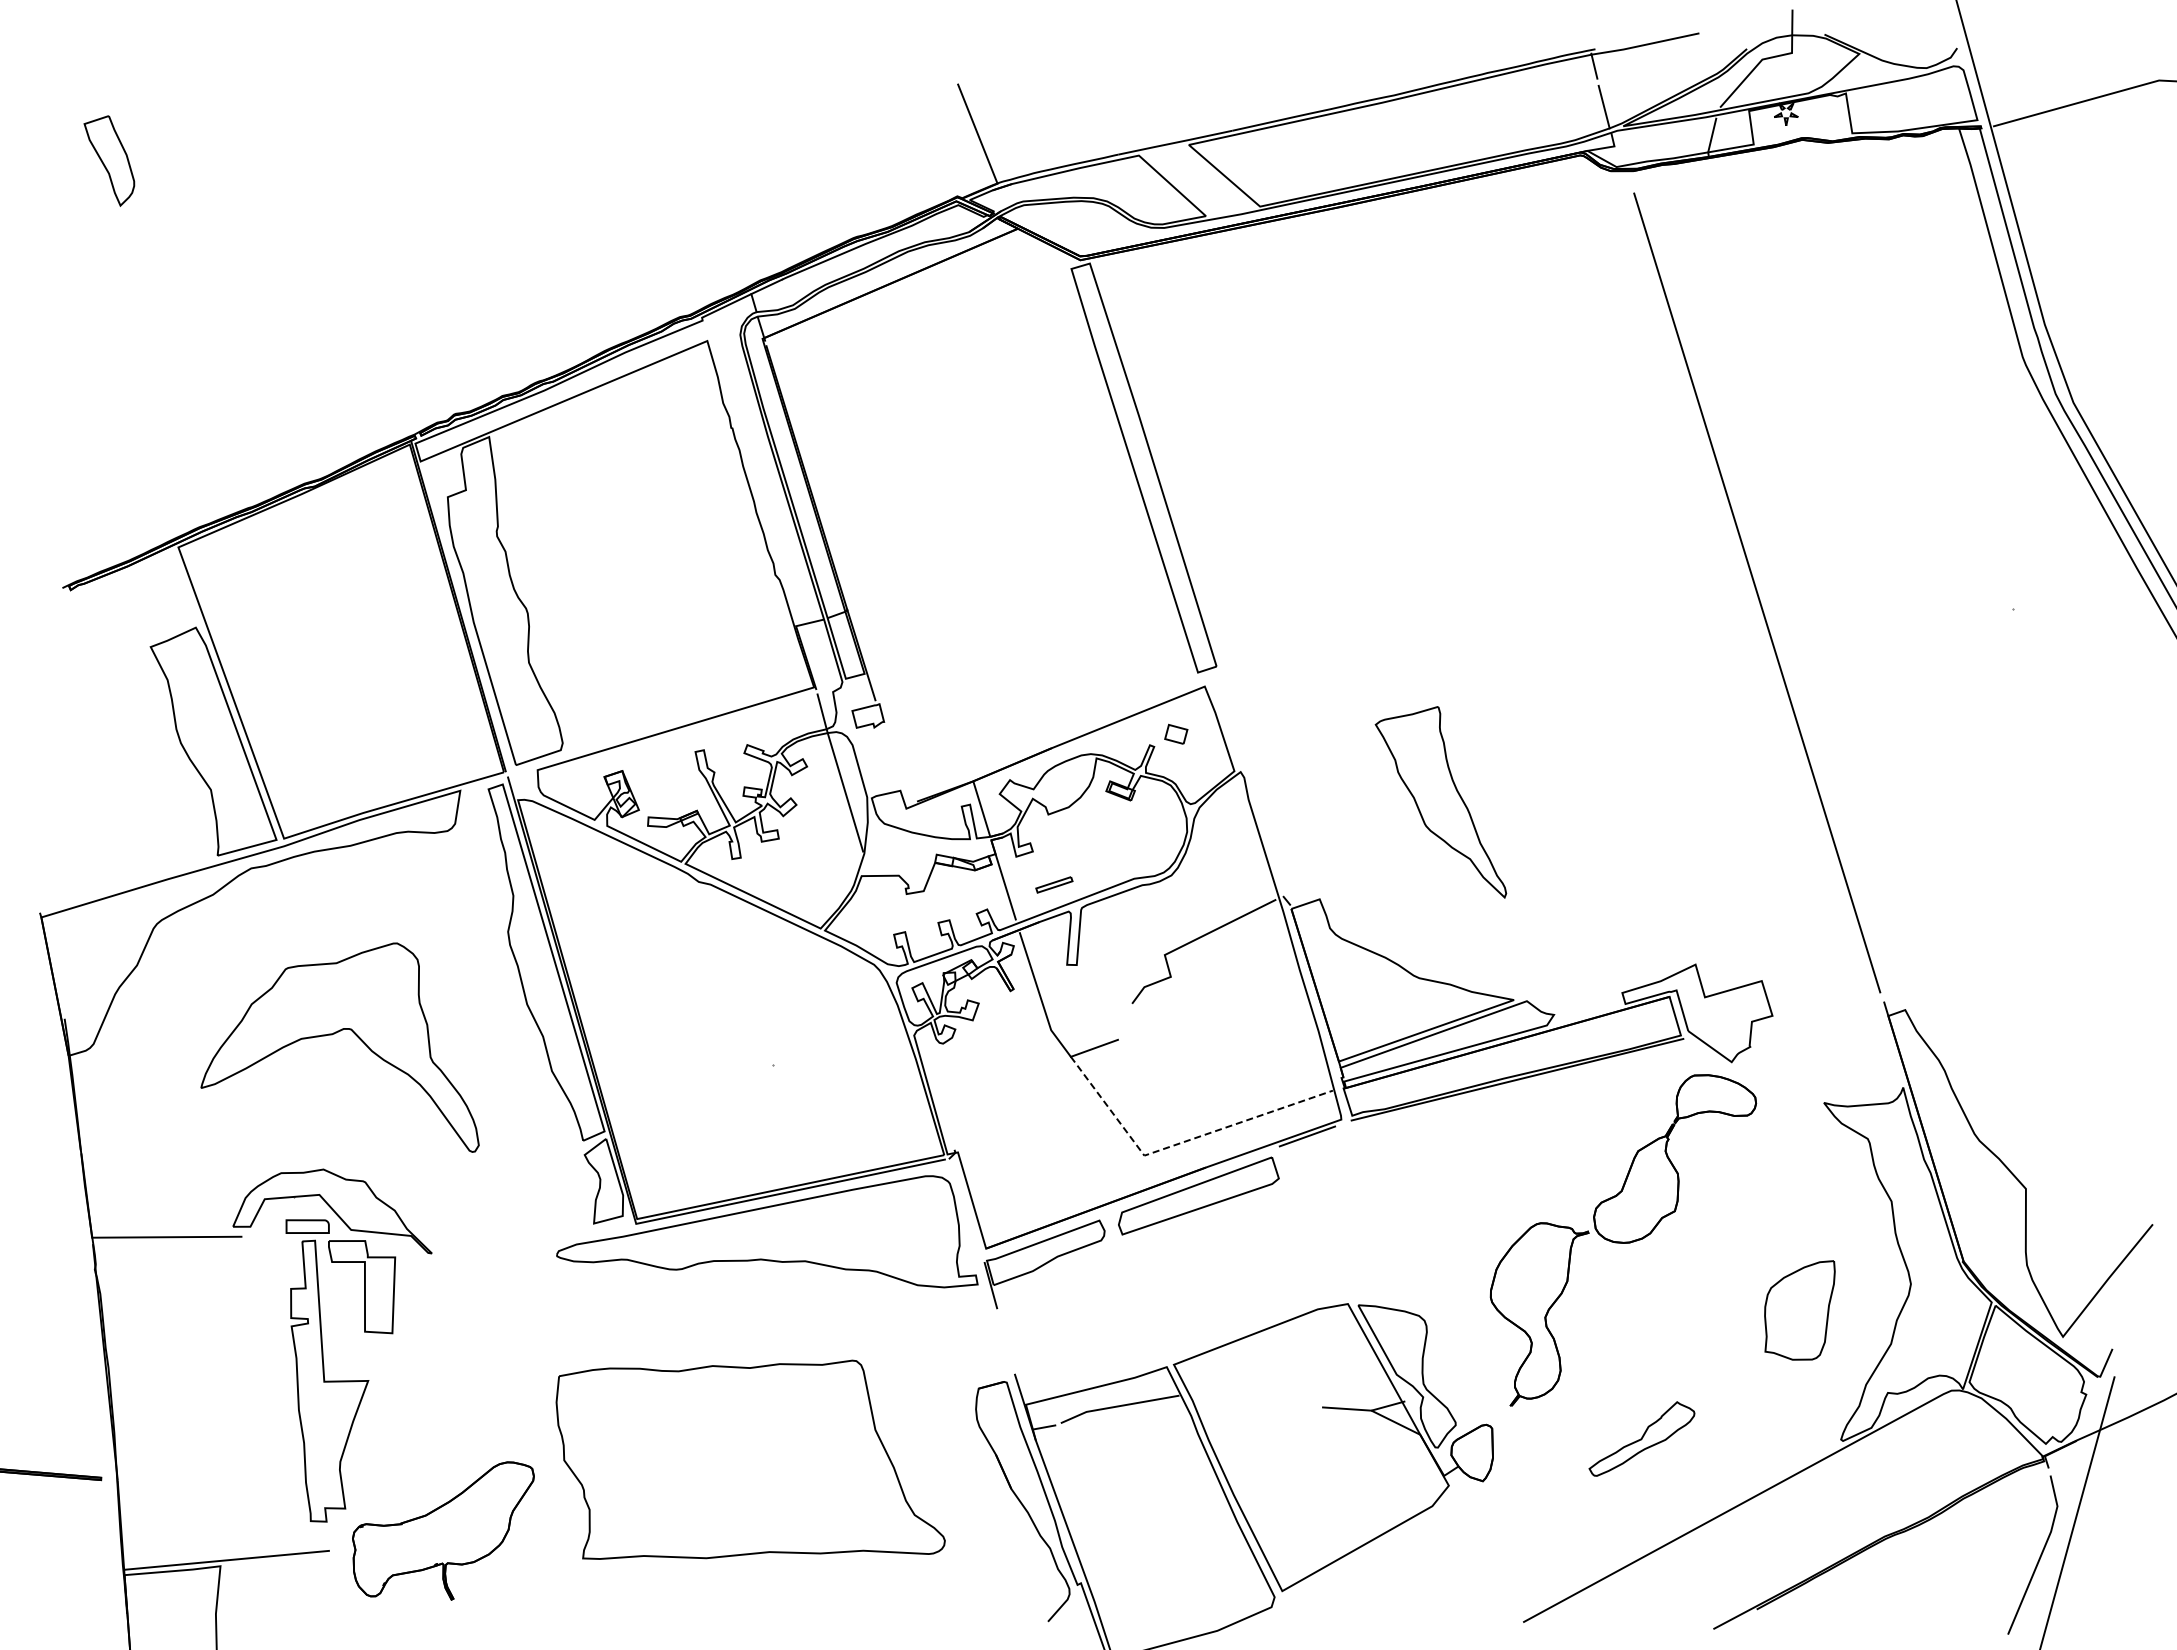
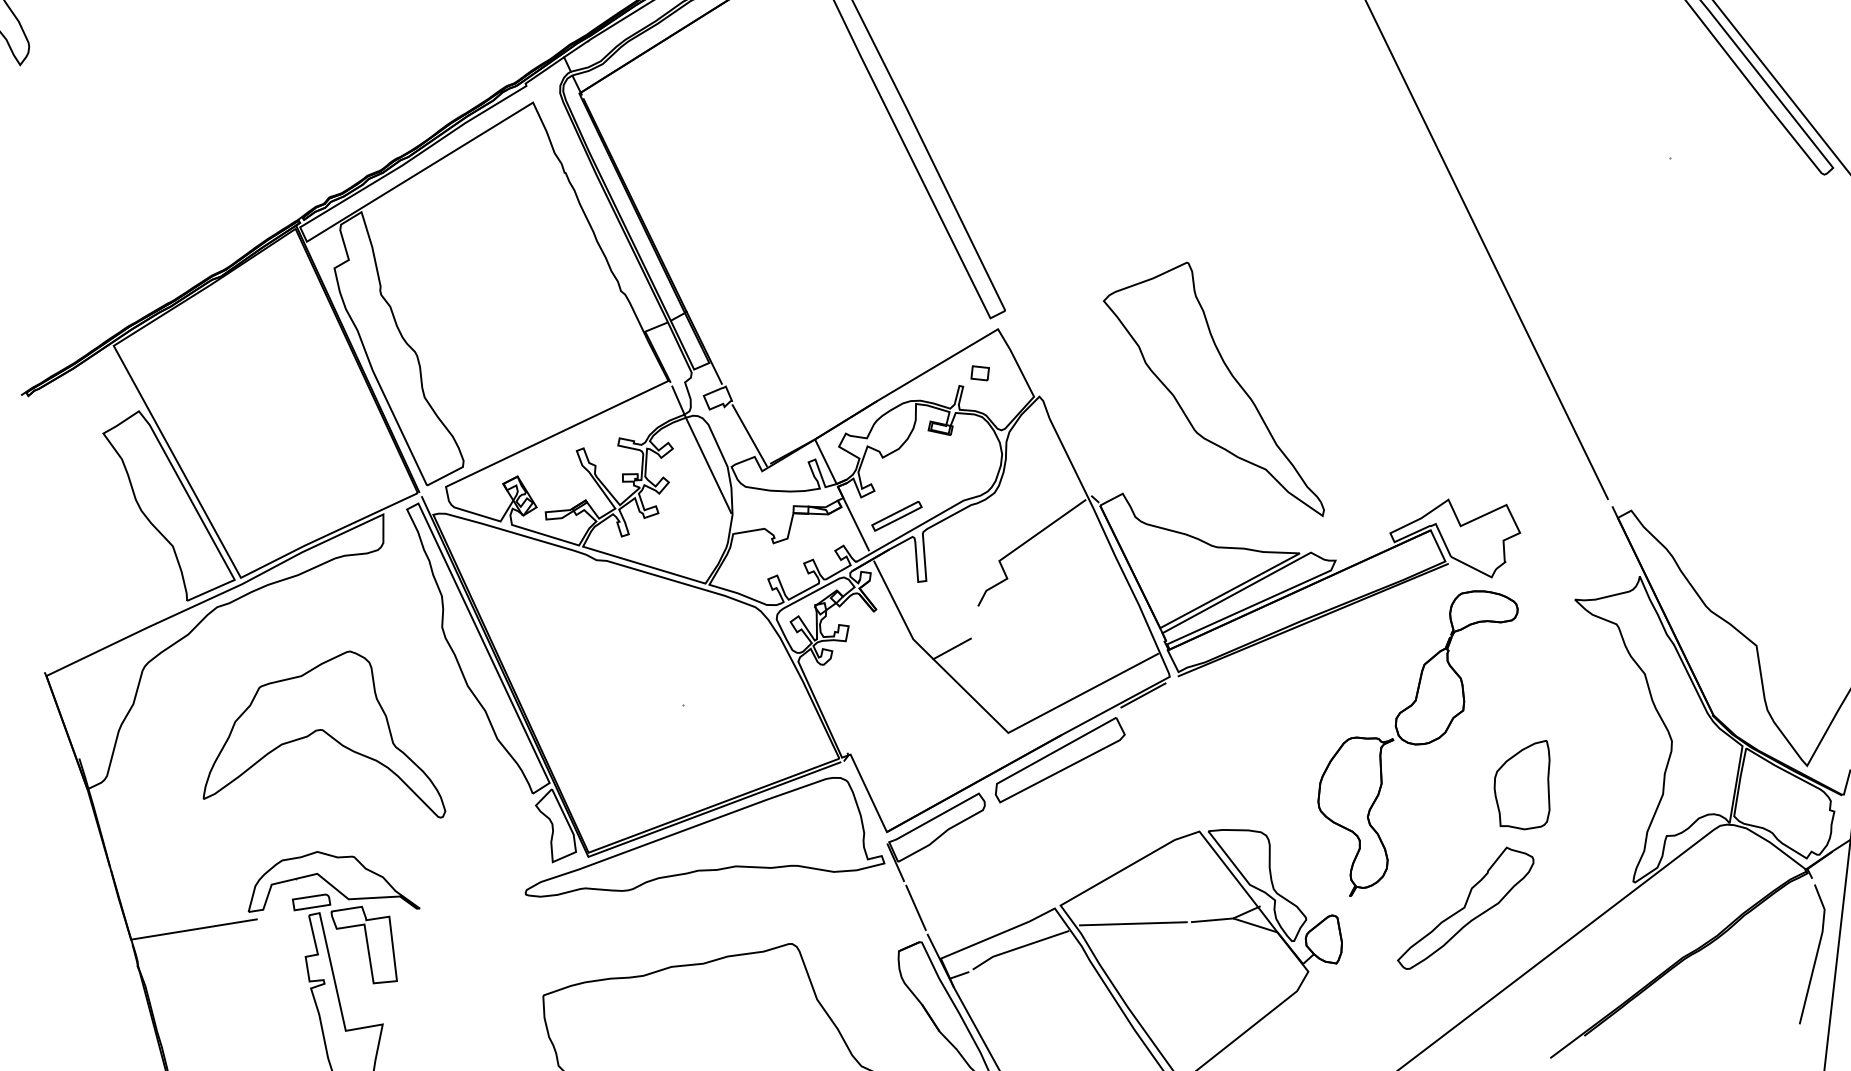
line: (898, 764) -> (749, 435), added
part: (1440, 802) -> (1212, 396), size x1.67
part: (1054, 884) -> (897, 515), size x1.67
line: (1180, 1143) -> (1037, 717), dashed -> solid
part: (1799, 1310) -> (1523, 786), moved
line: (1005, 1341) -> (915, 907), added
line: (1254, 1398) -> (1132, 923), added
part: (1641, 1438) -> (1464, 906), size x1.67

